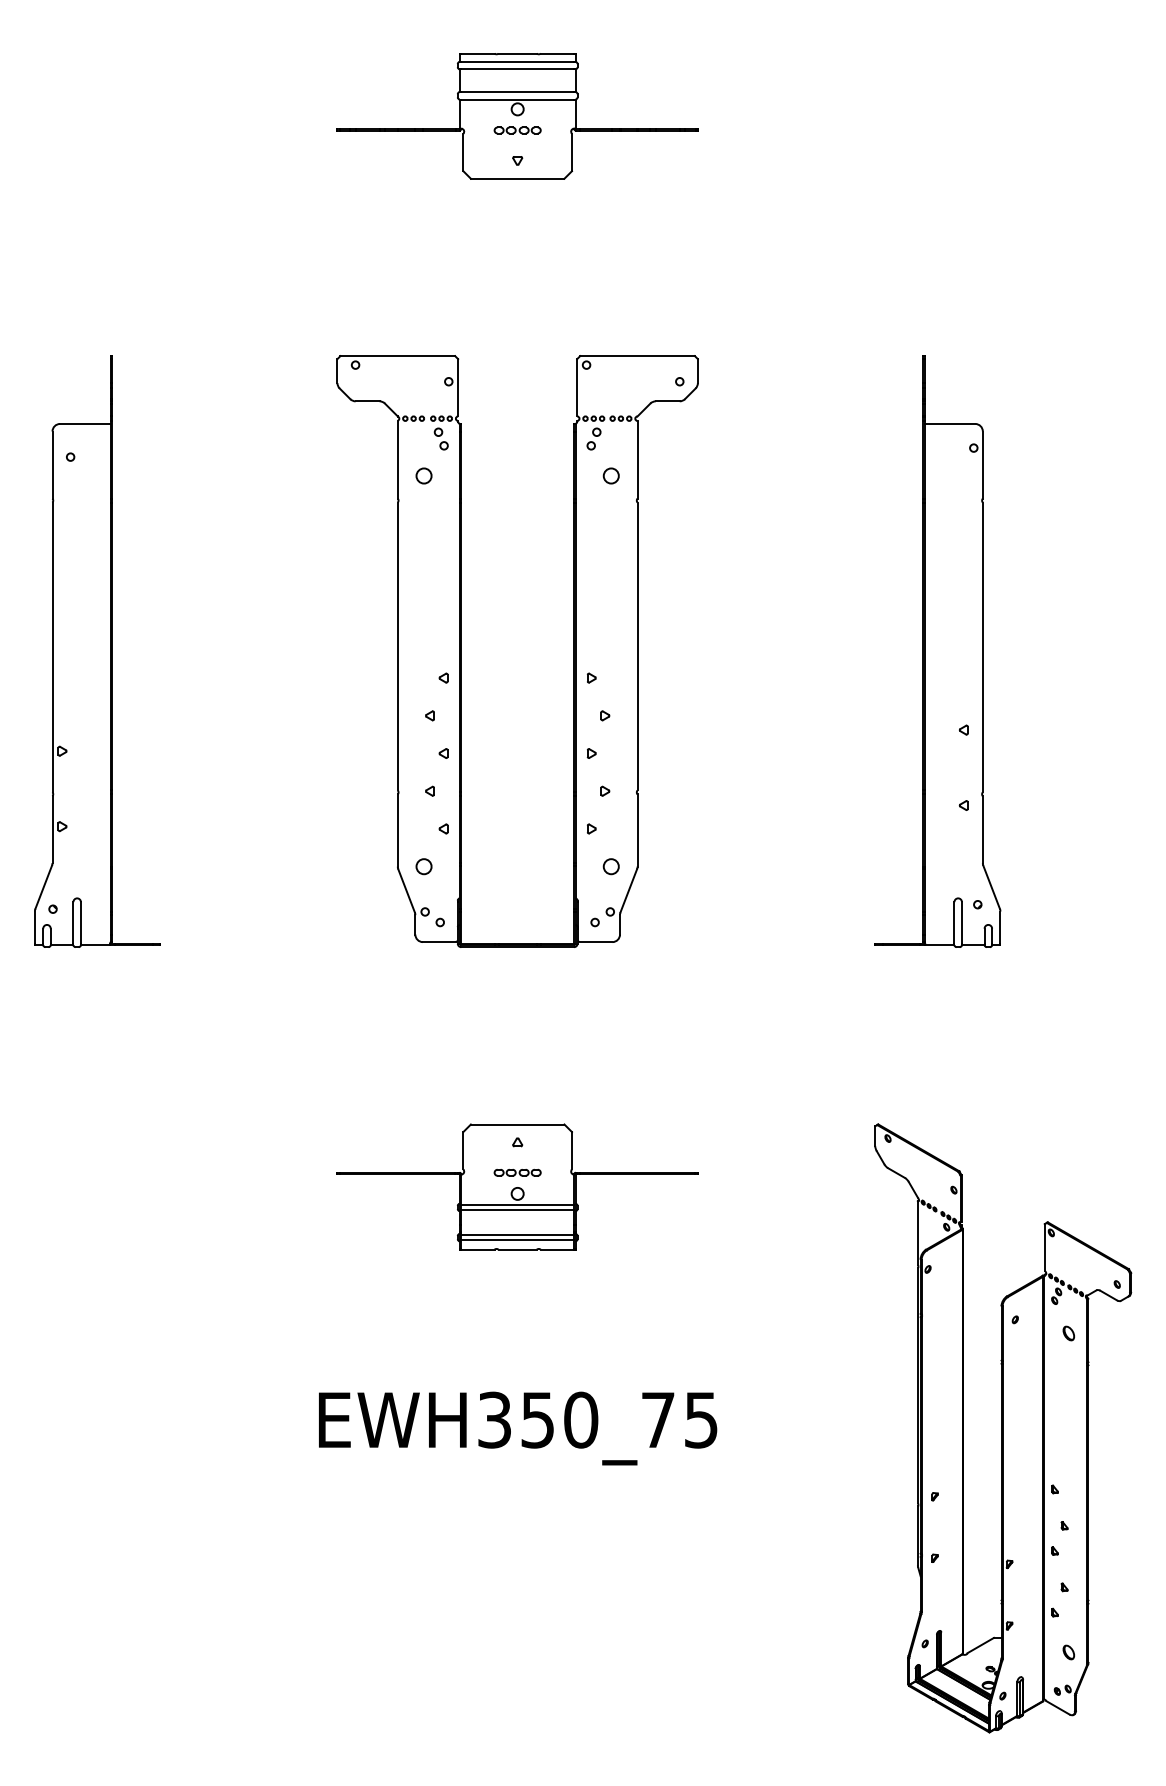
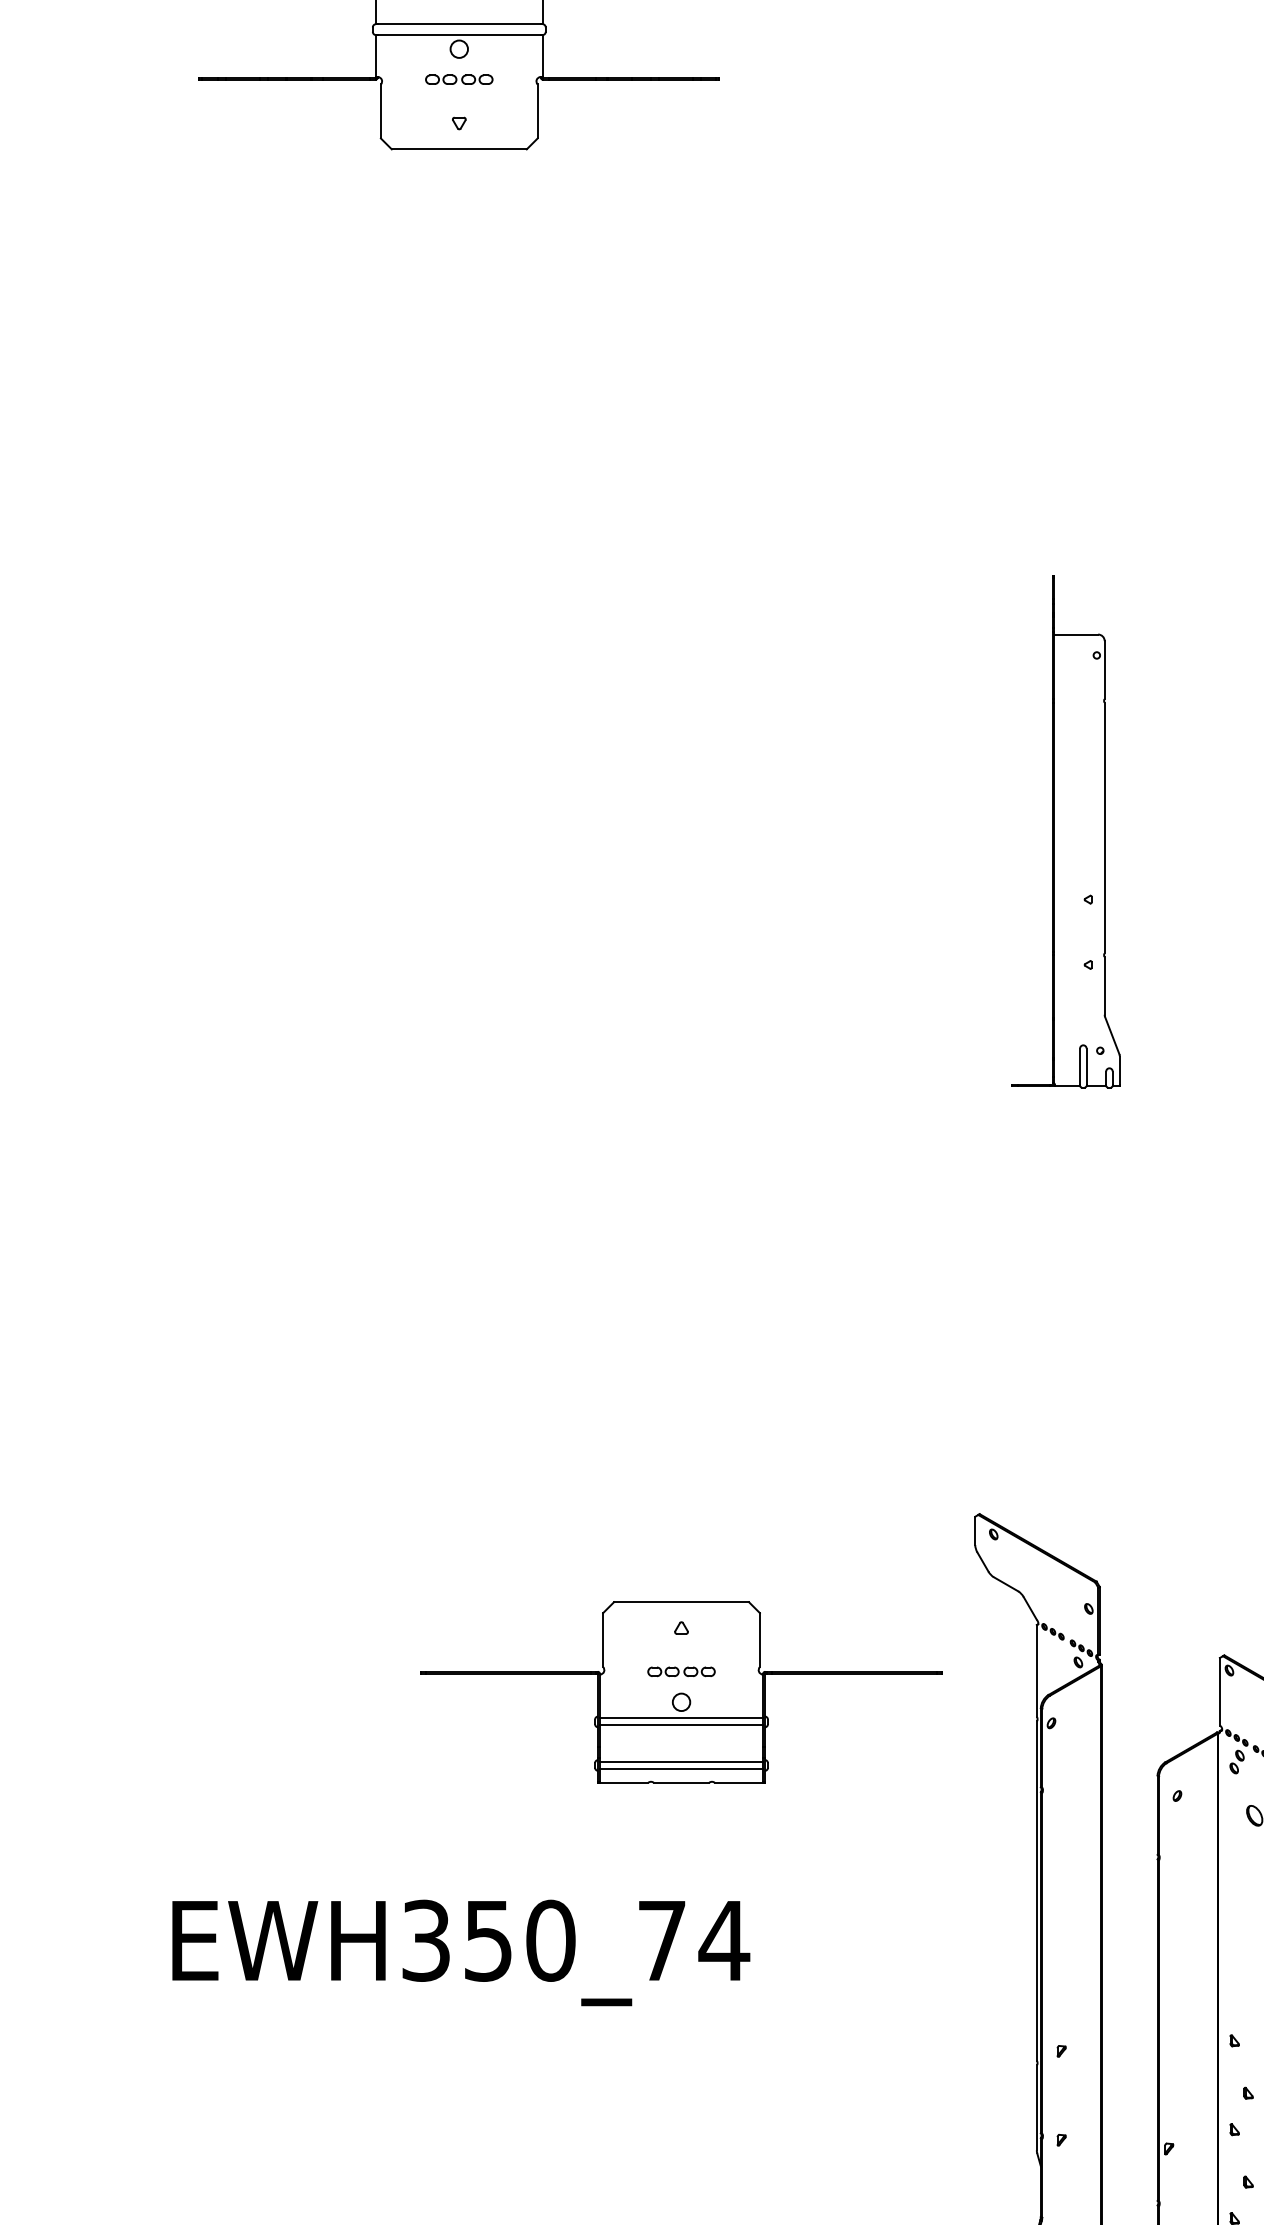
part: (461, 651) -> (378, 831), removed
part: (937, 651) -> (1065, 831), size x0.6
part: (517, 1186) -> (681, 1691), moved
text: (701, 1420) -> (724, 1941), EWH350_75 -> EWH350_74

